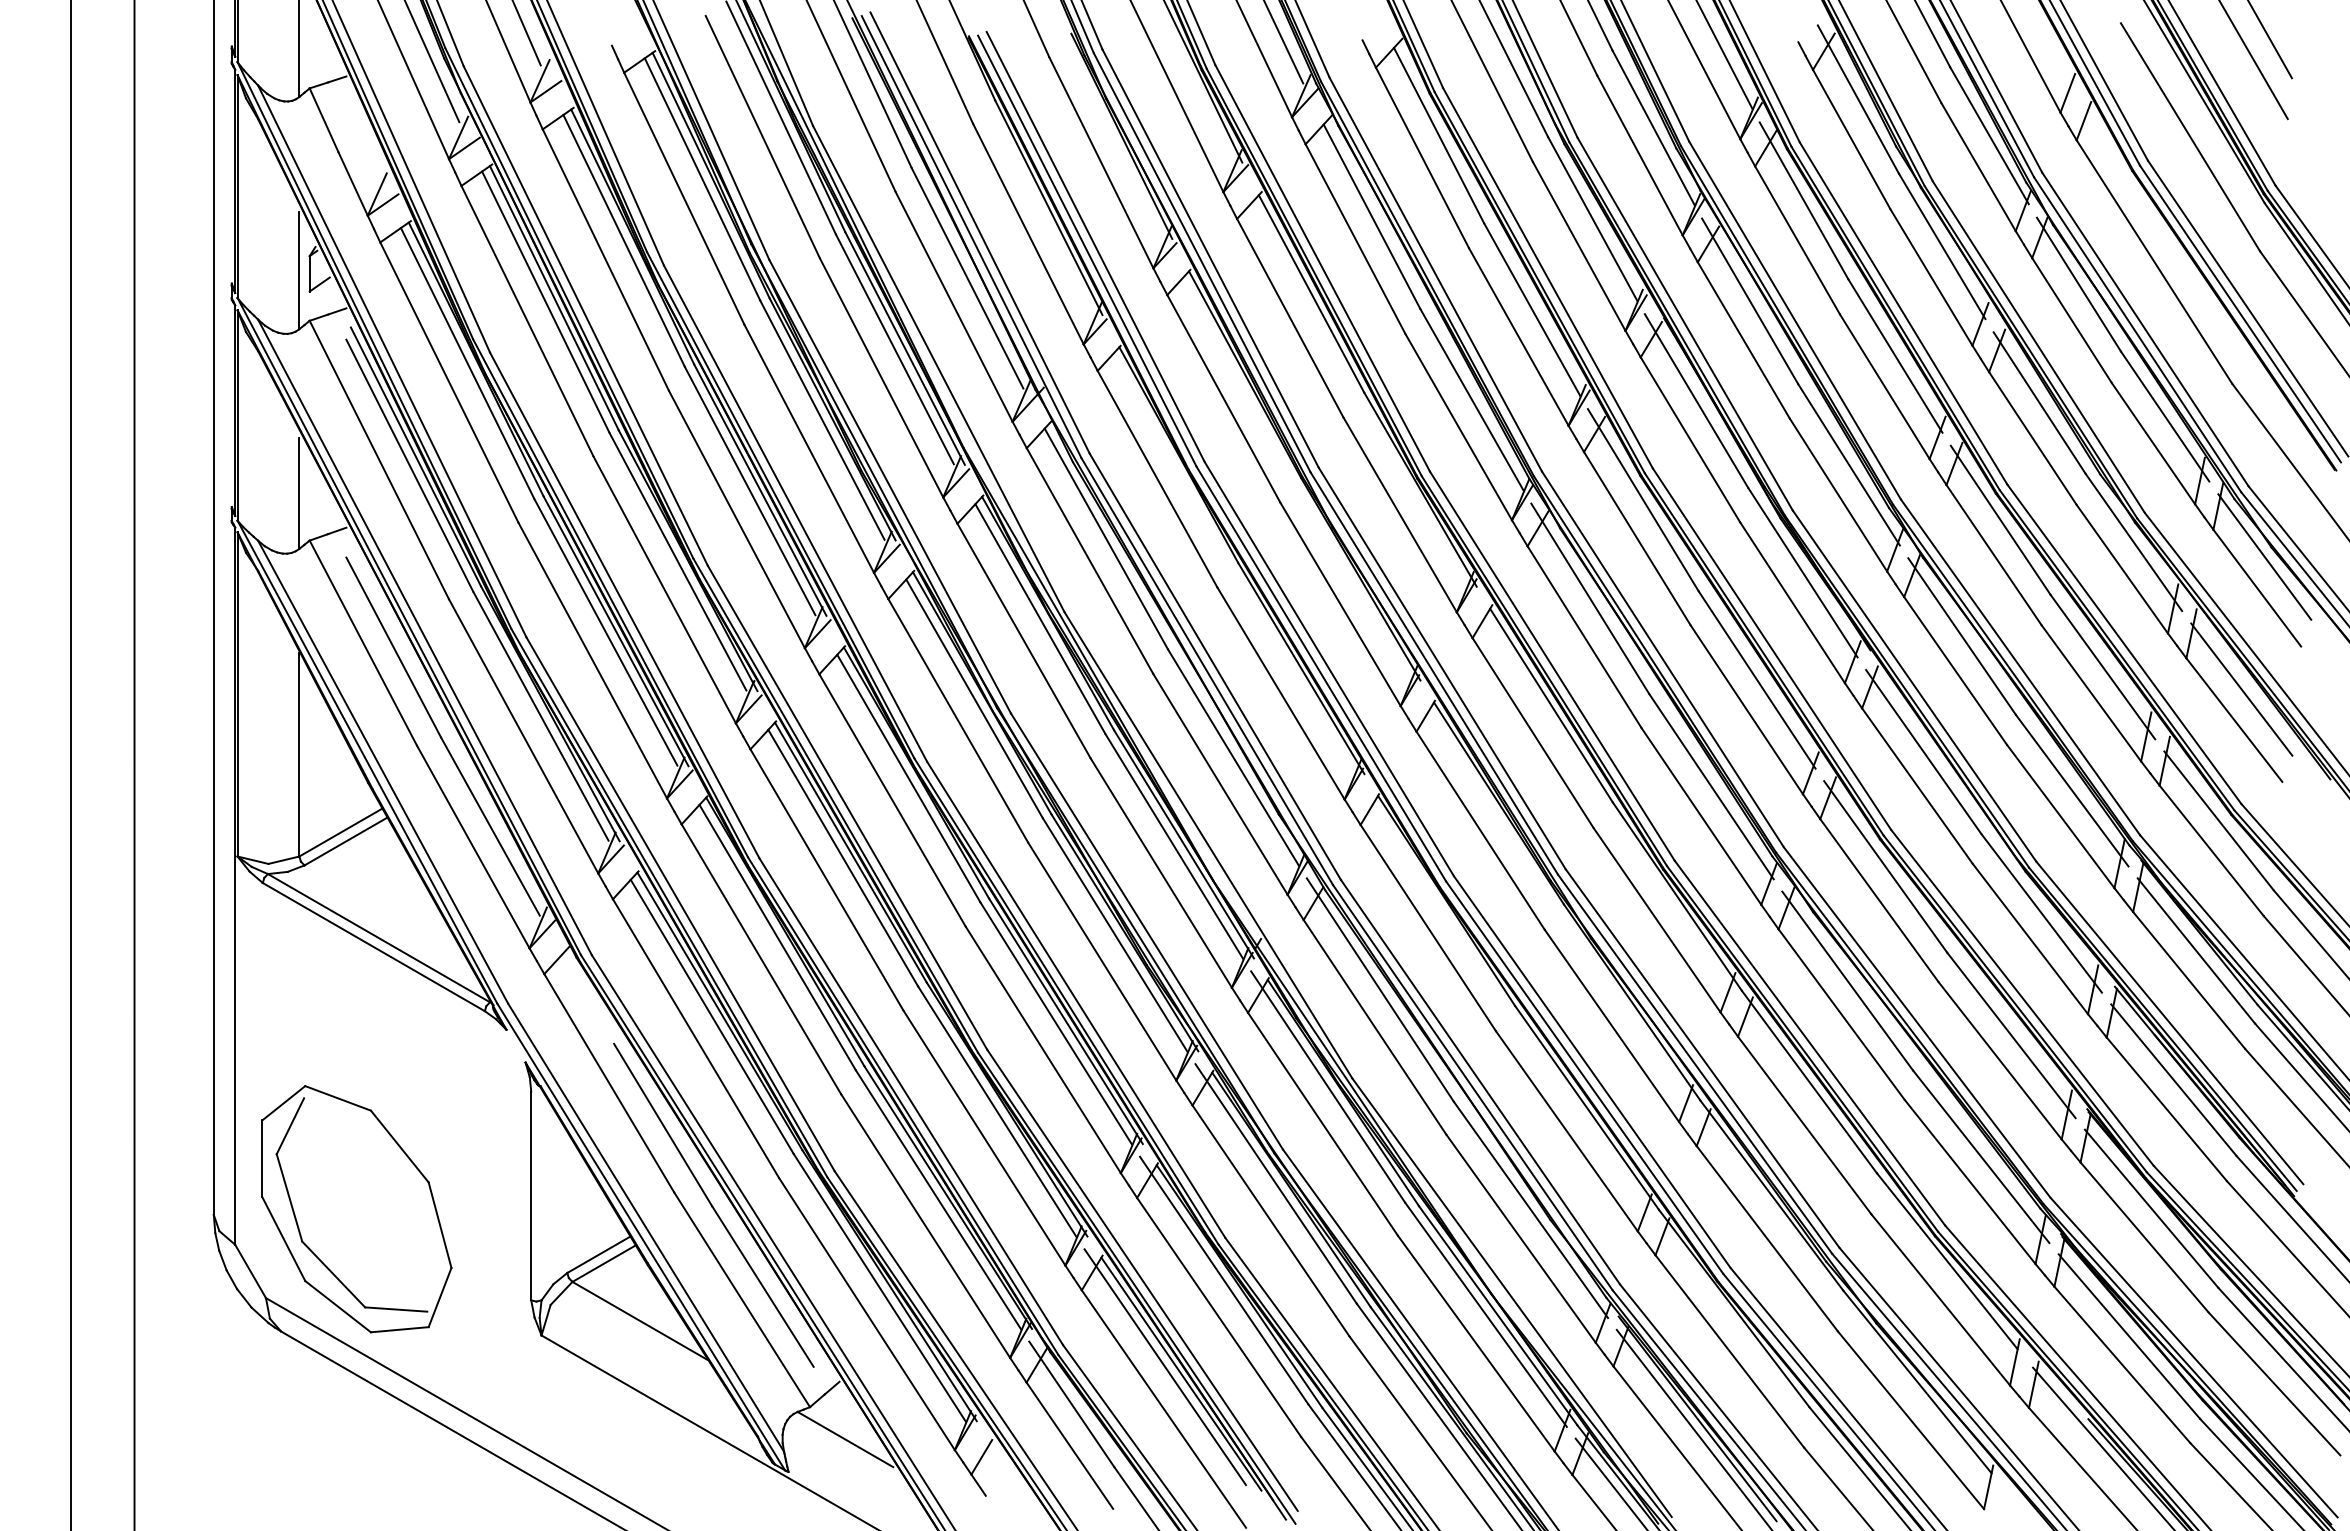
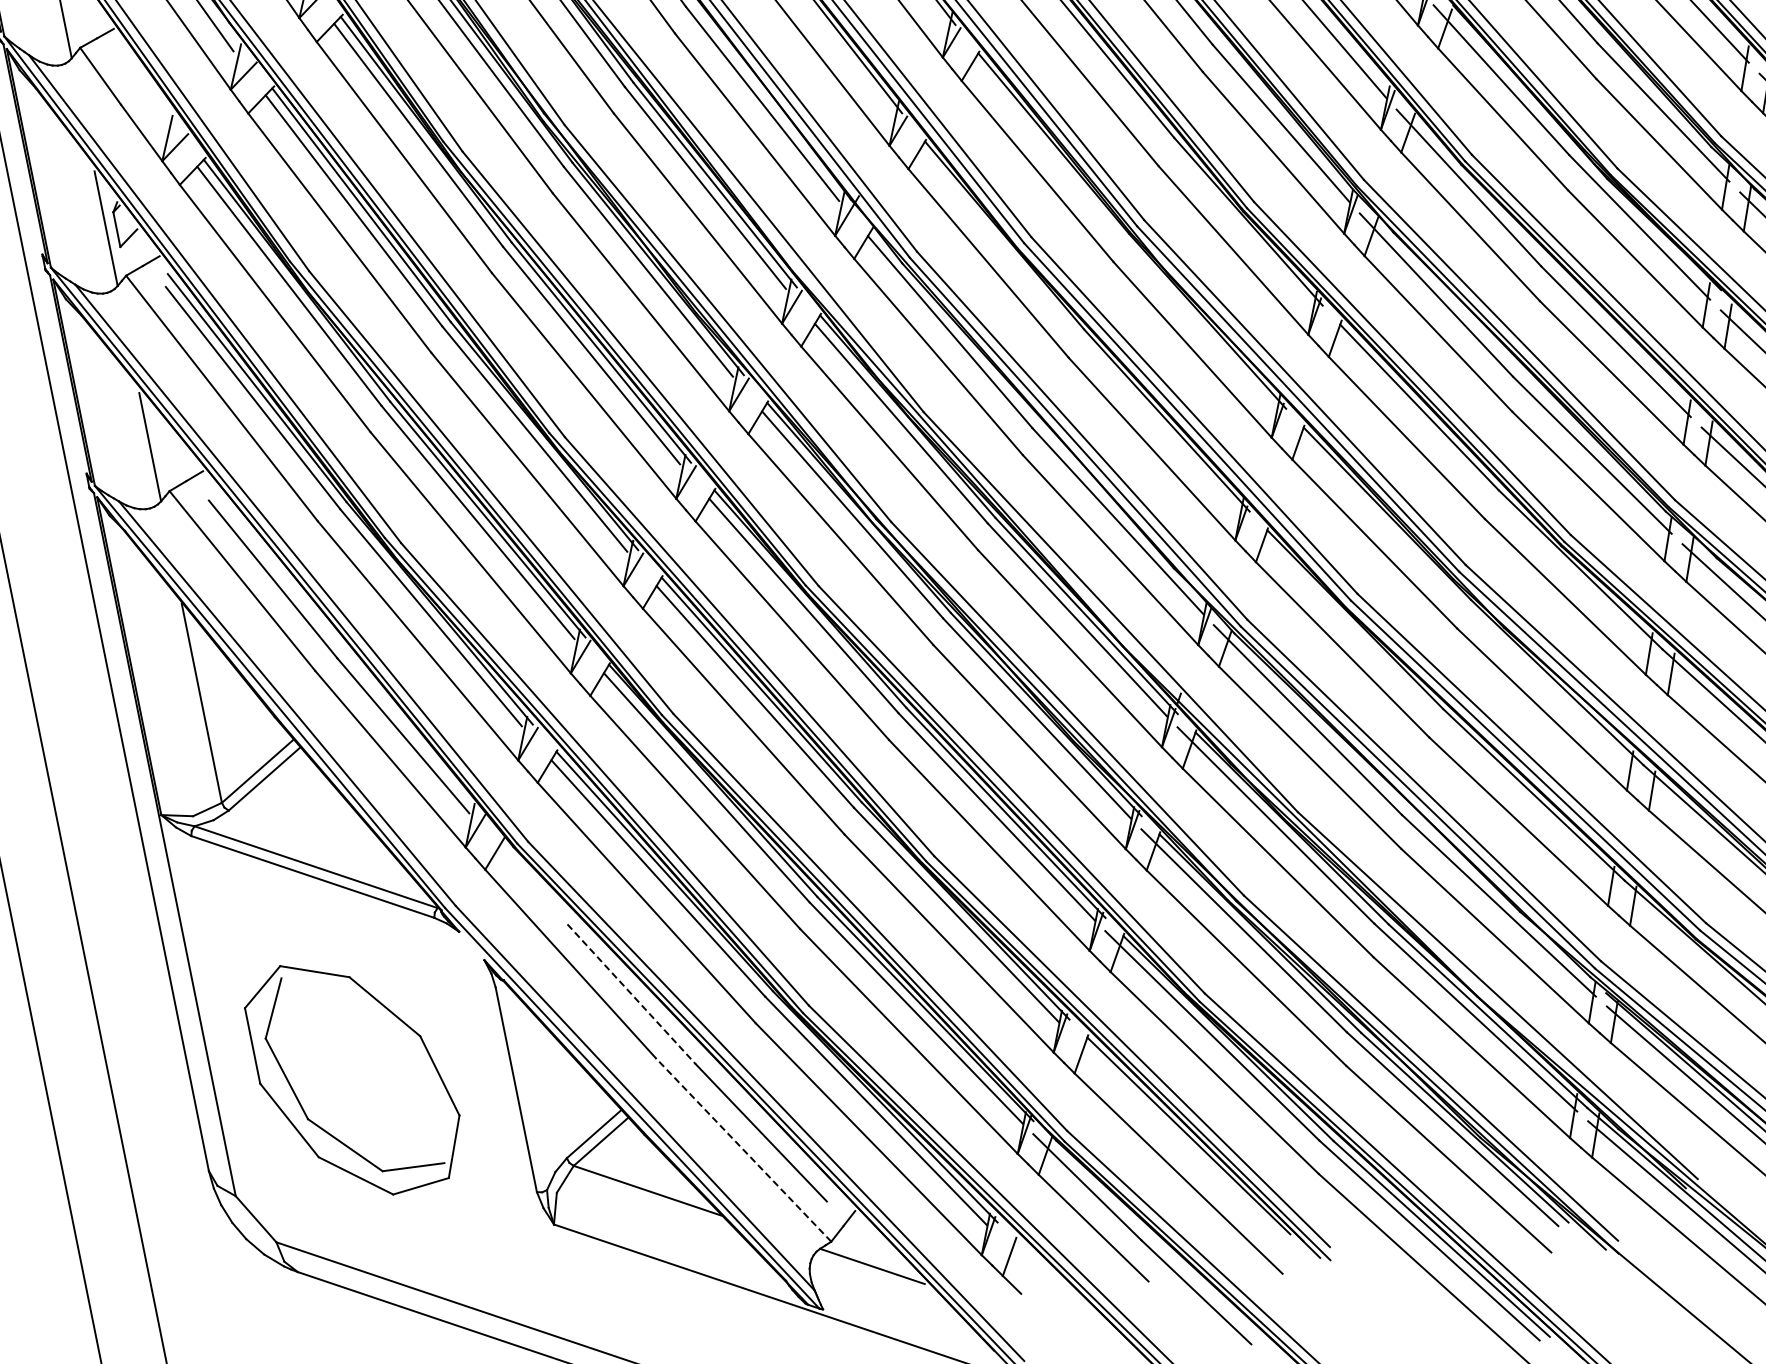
line: (663, 1125) -> (632, 994), solid -> dashed
part: (356, 1209) -> (354, 1076), moved
line: (742, 1299) -> (743, 1149), solid -> dashed
line: (1164, 1367) -> (1170, 1132), removed

